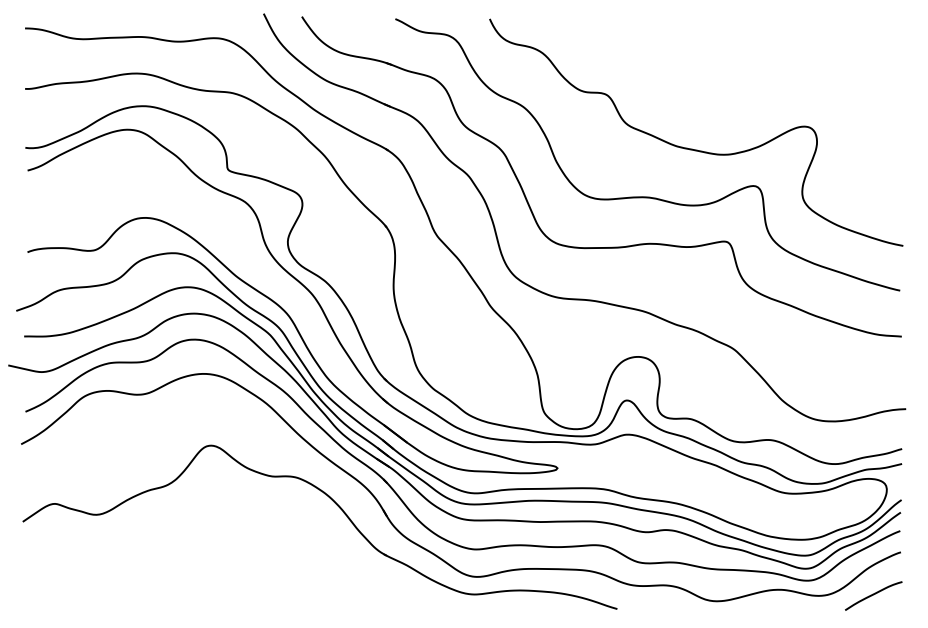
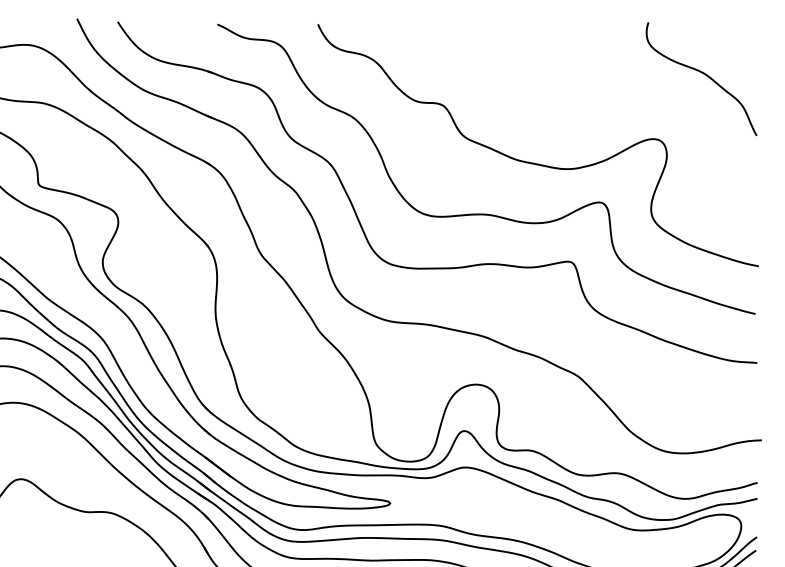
curve: (852, 66) -> (704, 75), added

